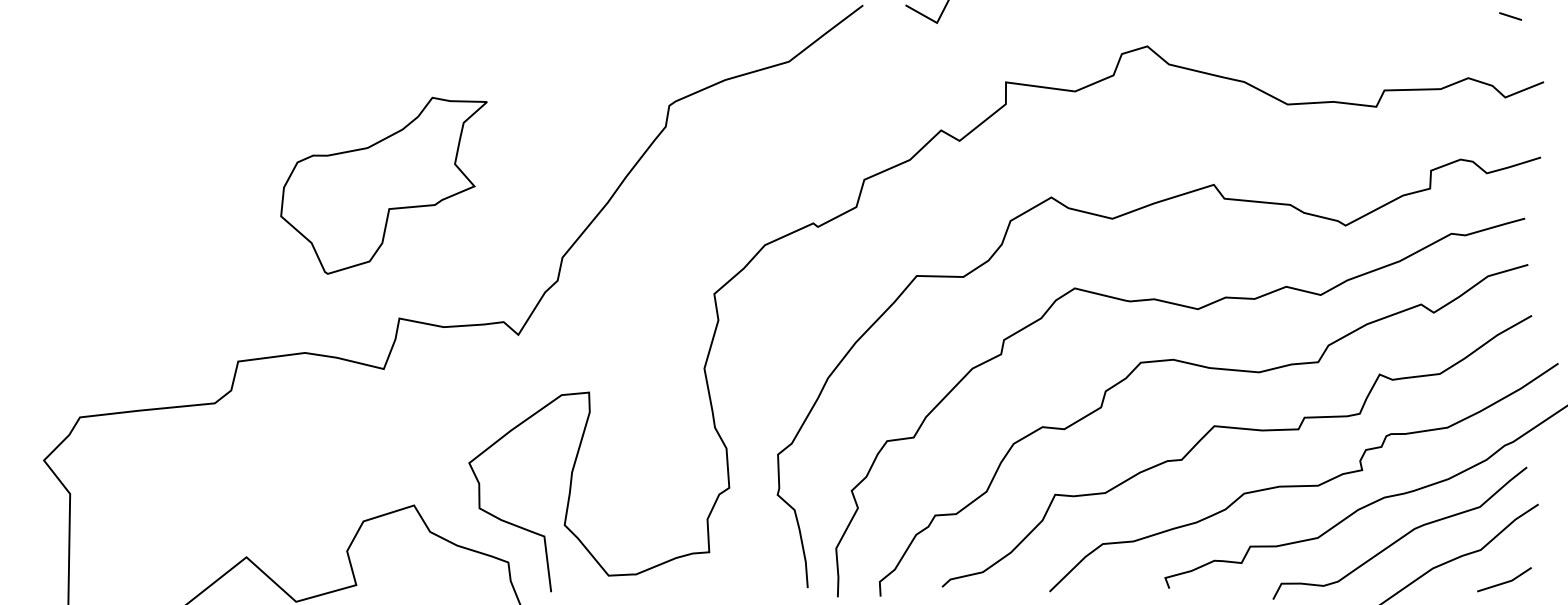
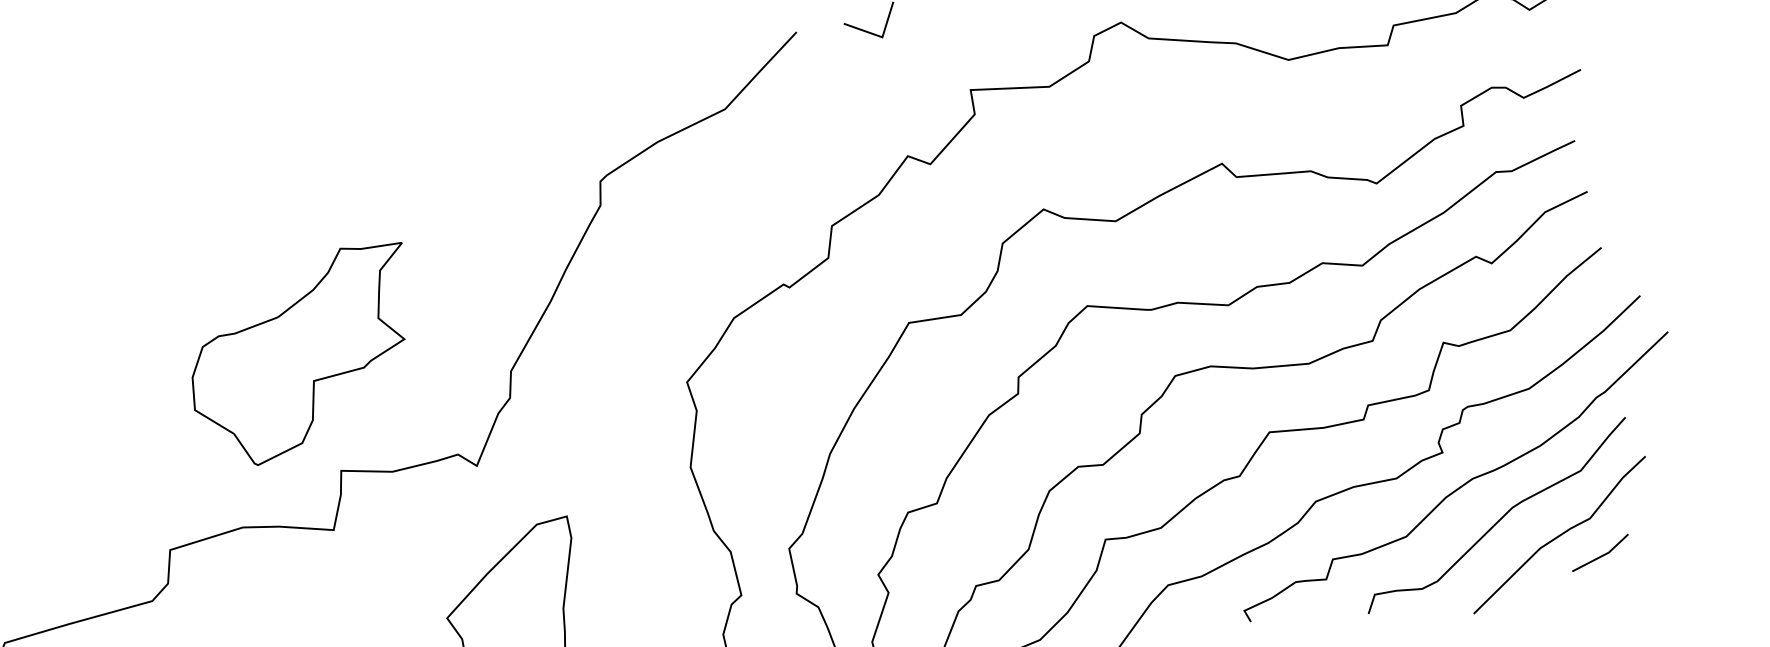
part: (383, 185) -> (302, 355), moved
line: (1505, 581) -> (1601, 554), moved

